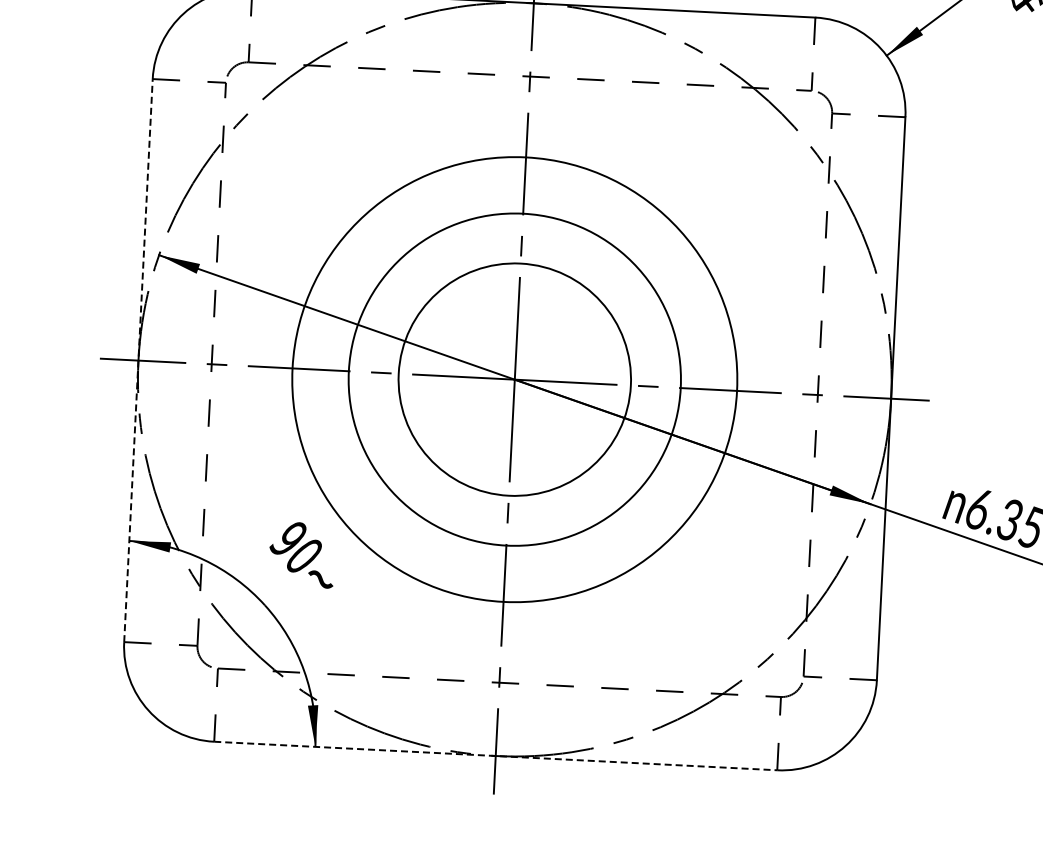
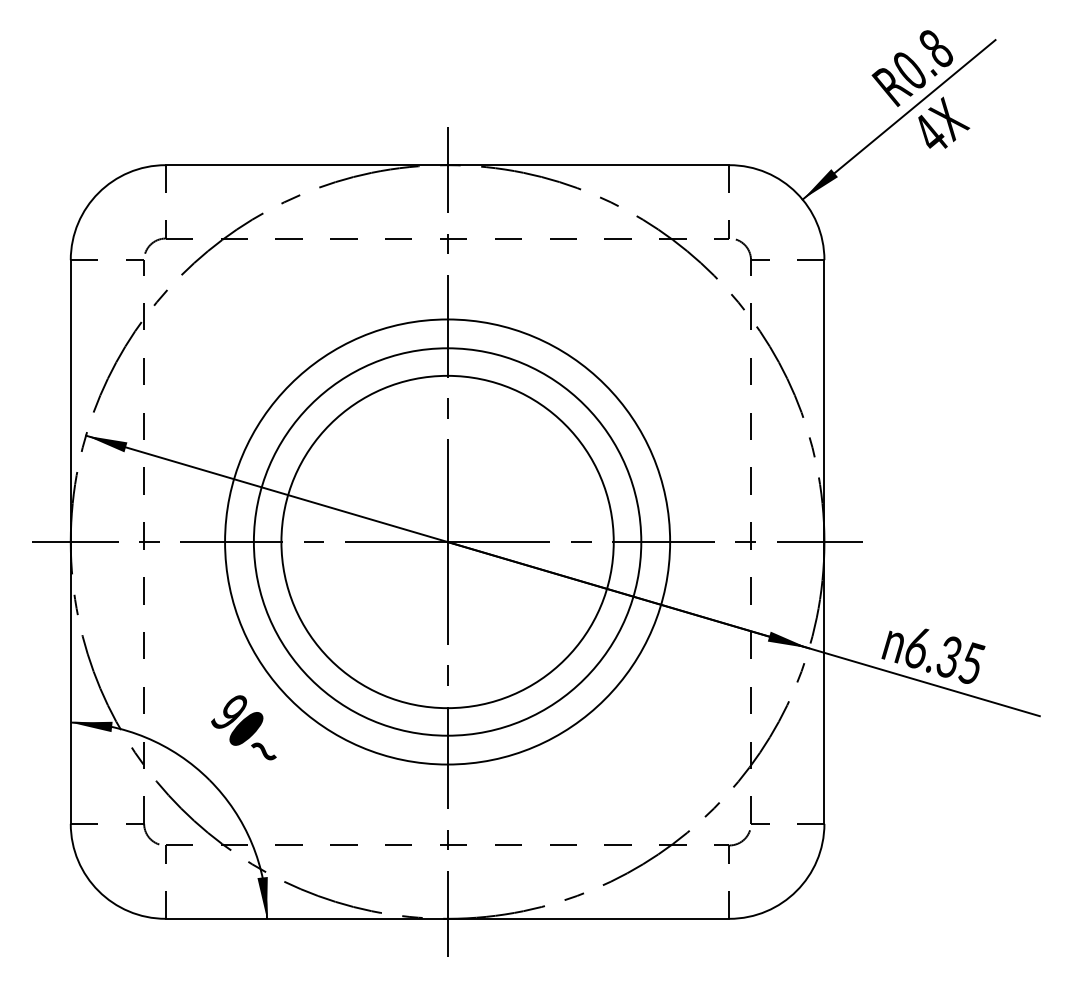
line: (138, 361) -> (70, 542), dashed -> solid
circle: (514, 379) -> (447, 541), size x1.67
line: (495, 755) -> (447, 918), dashed -> solid

